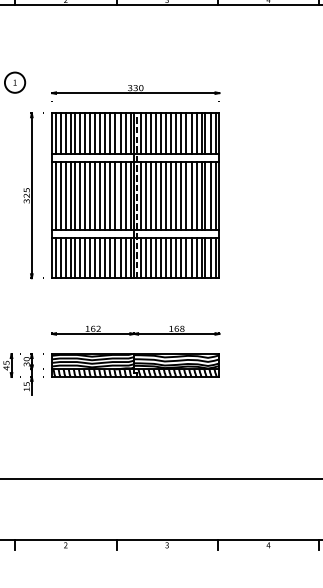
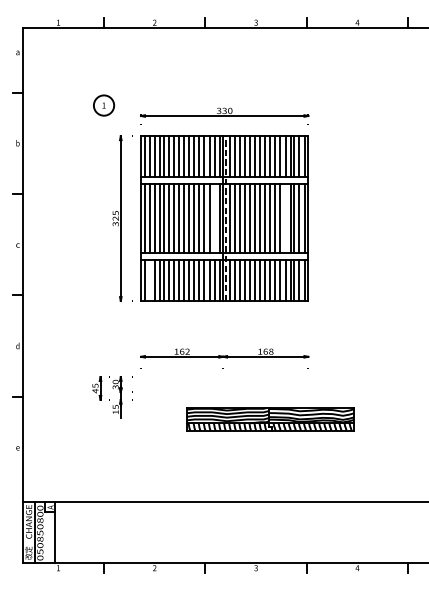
line: (125, 195) -> (214, 218), removed
line: (196, 195) -> (285, 218), removed
line: (60, 257) -> (149, 280), removed
part: (135, 365) -> (270, 419), moved

